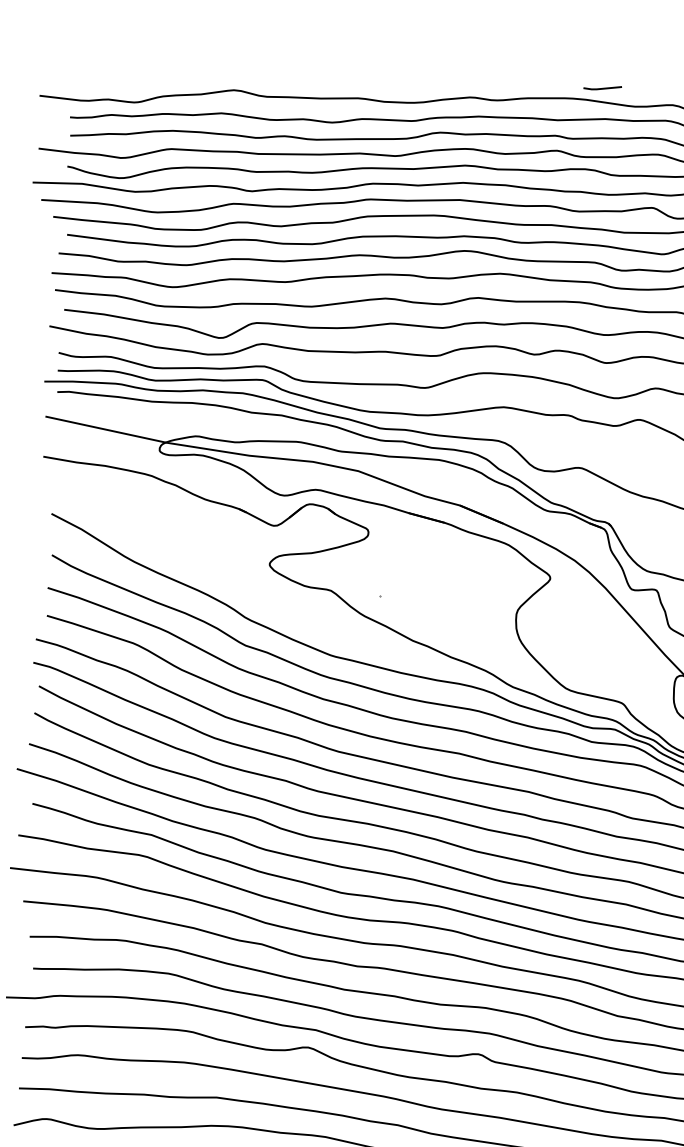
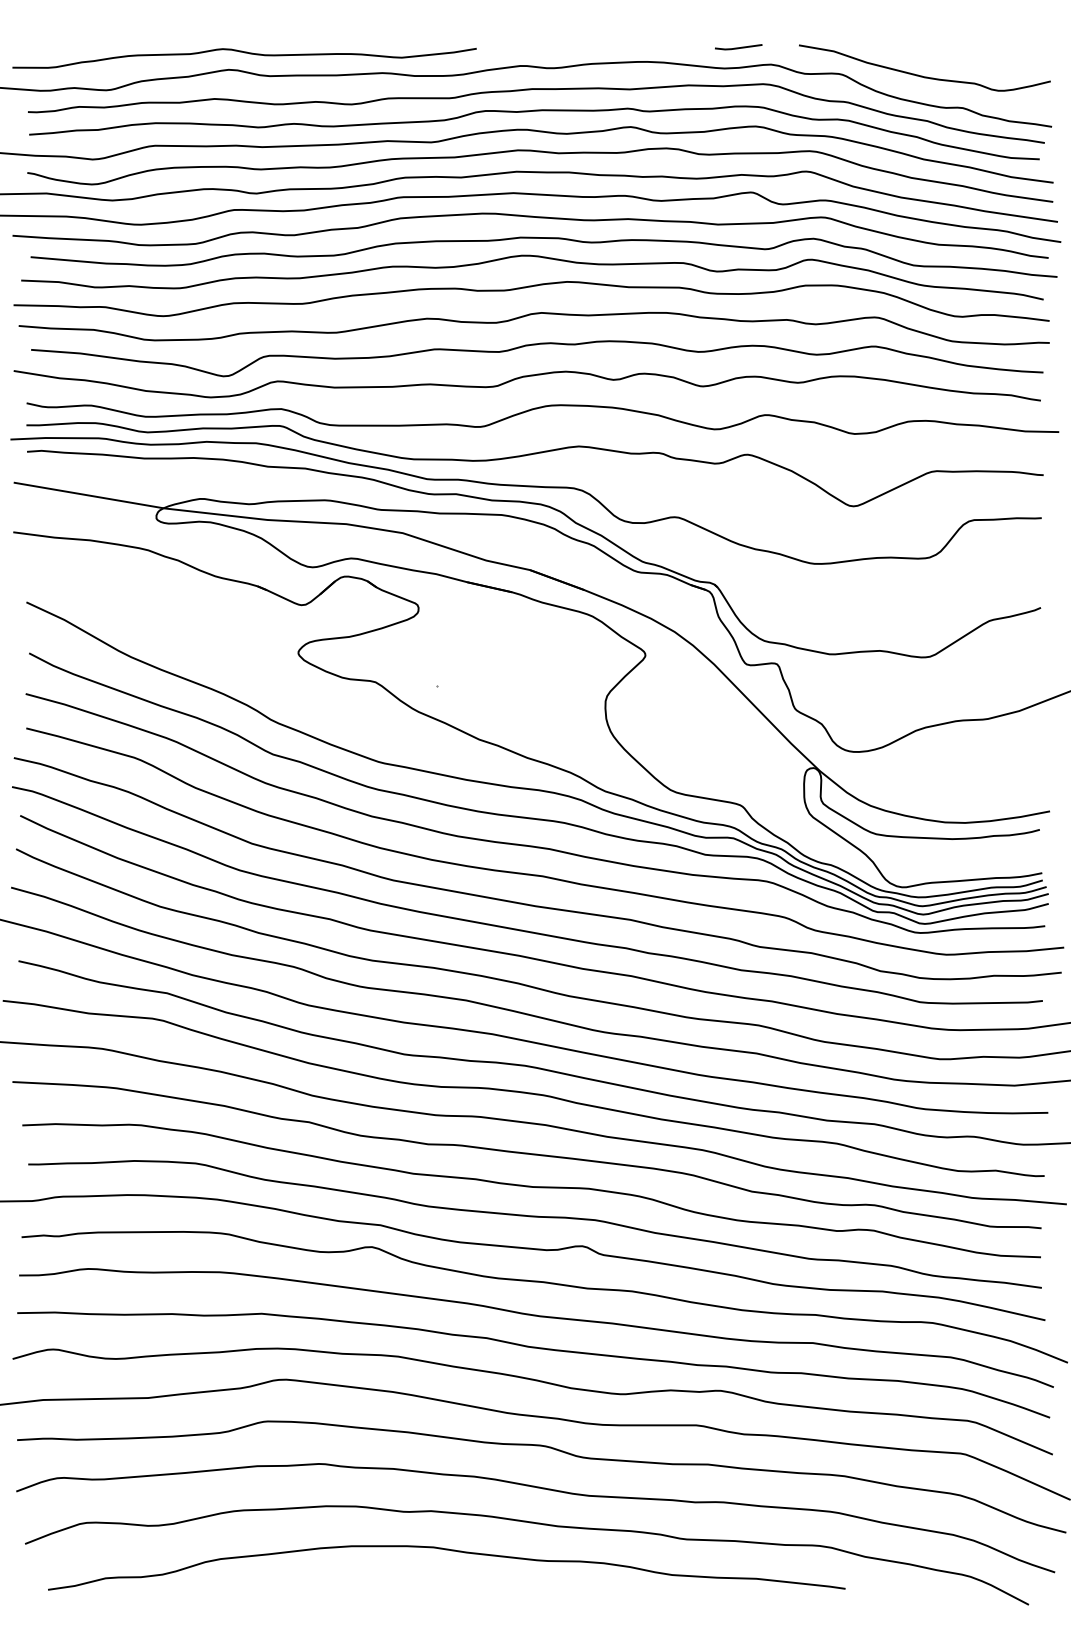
curve: (247, 77) -> (244, 53), added
line: (602, 88) -> (738, 47), moved

